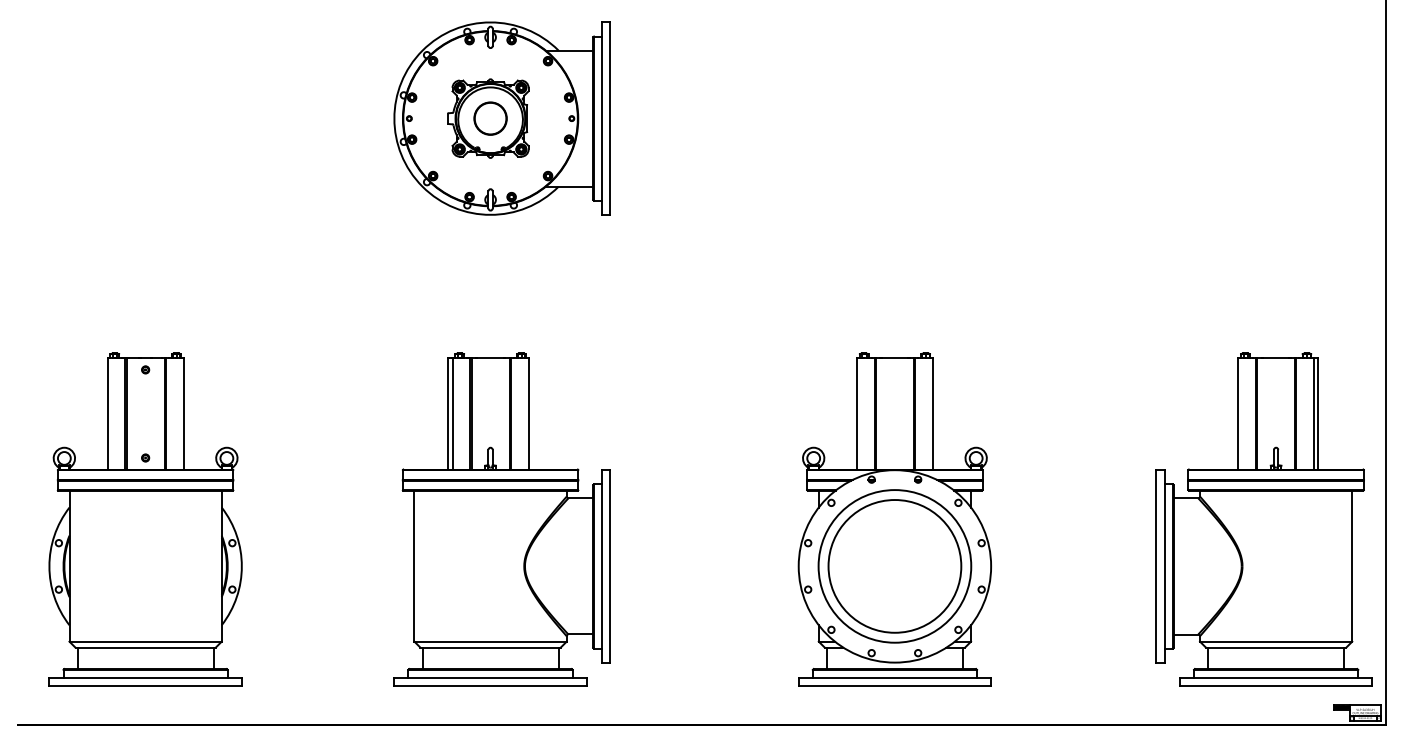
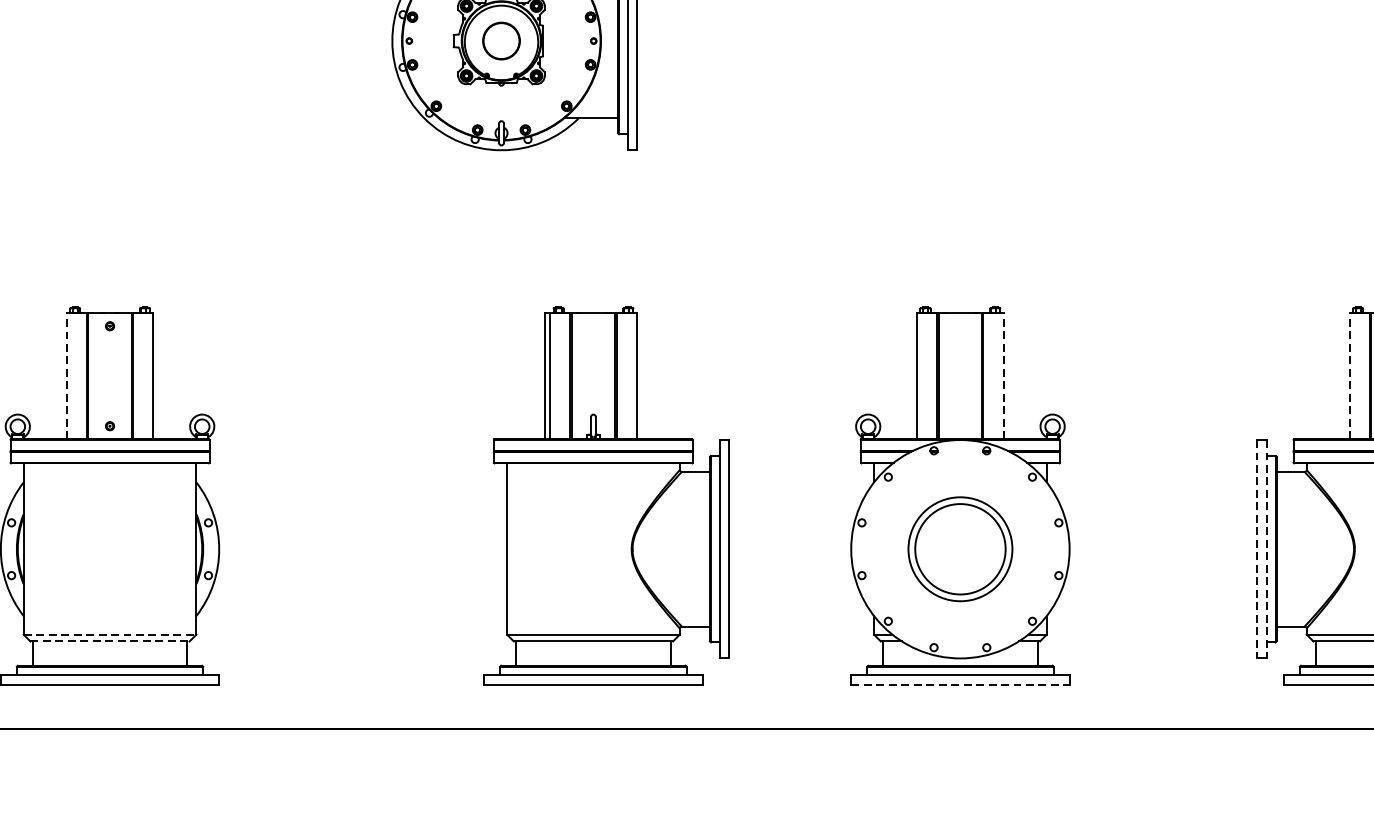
line: (107, 413) -> (66, 375), solid -> dashed
line: (932, 413) -> (1003, 375), solid -> dashed
line: (1238, 413) -> (1350, 375), solid -> dashed
part: (501, 519) -> (605, 496), moved
part: (894, 566) -> (959, 549), size x0.6
line: (1156, 566) -> (1257, 549), solid -> dashed
line: (1164, 566) -> (1266, 549), solid -> dashed
line: (146, 641) -> (111, 634), solid -> dashed
line: (146, 647) -> (111, 641), solid -> dashed
line: (895, 686) -> (961, 685), solid -> dashed

